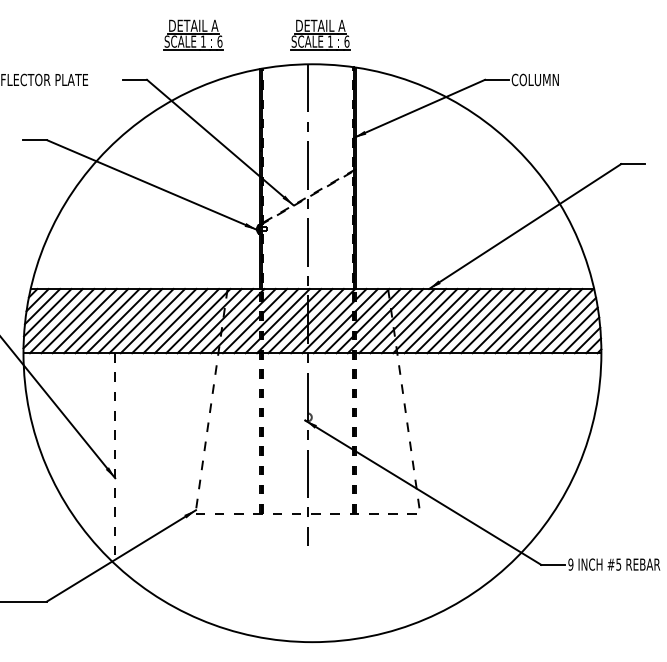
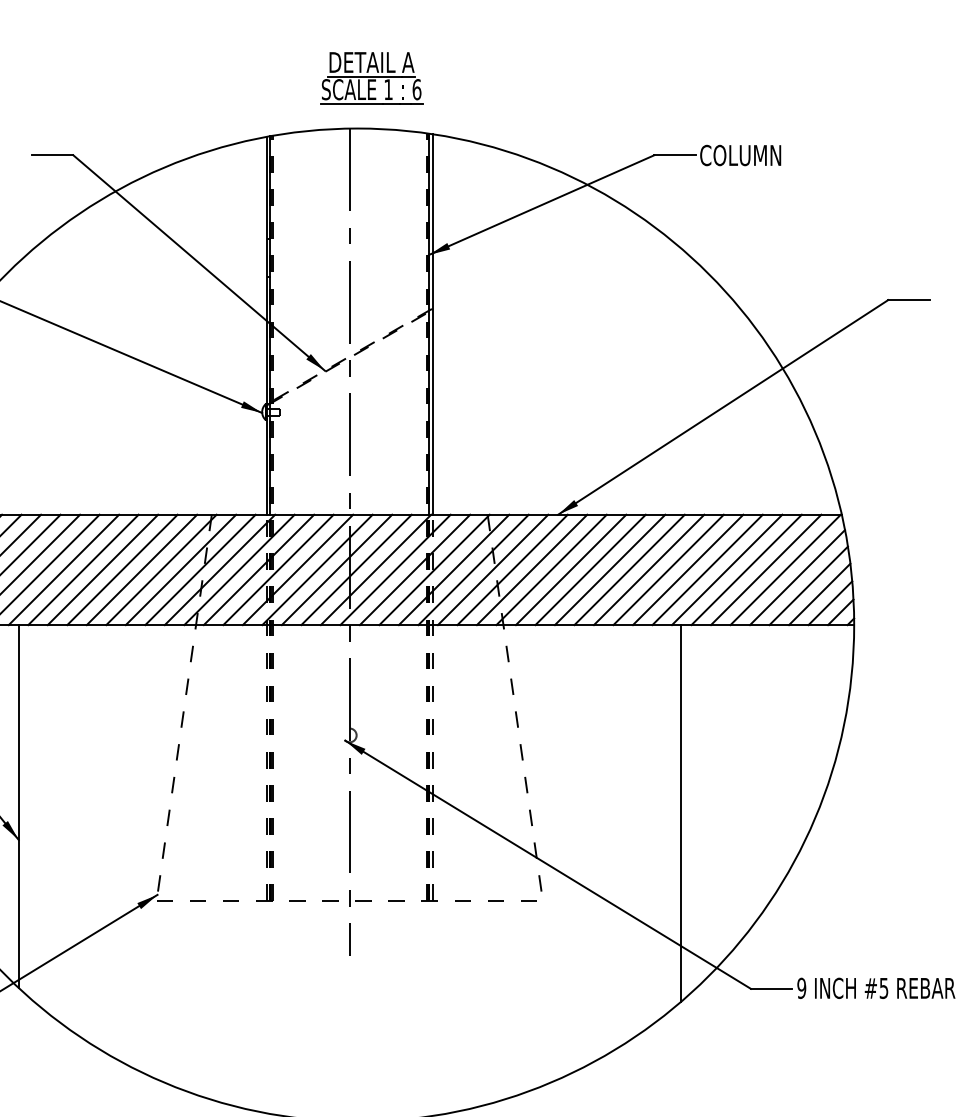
part: (193, 34) -> (153, 77), removed
line: (115, 458) -> (19, 806), dashed -> solid
line: (500, 462) -> (680, 812), added

